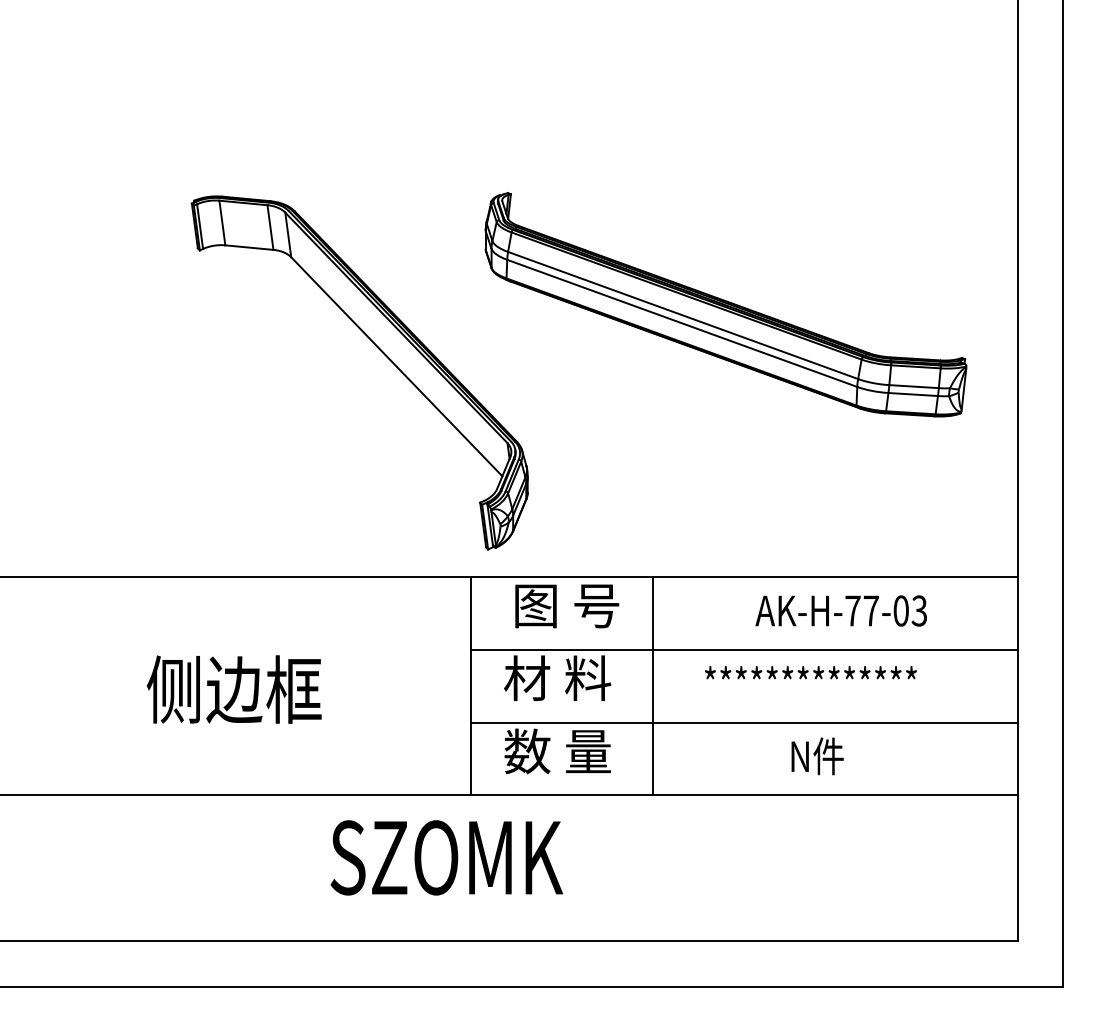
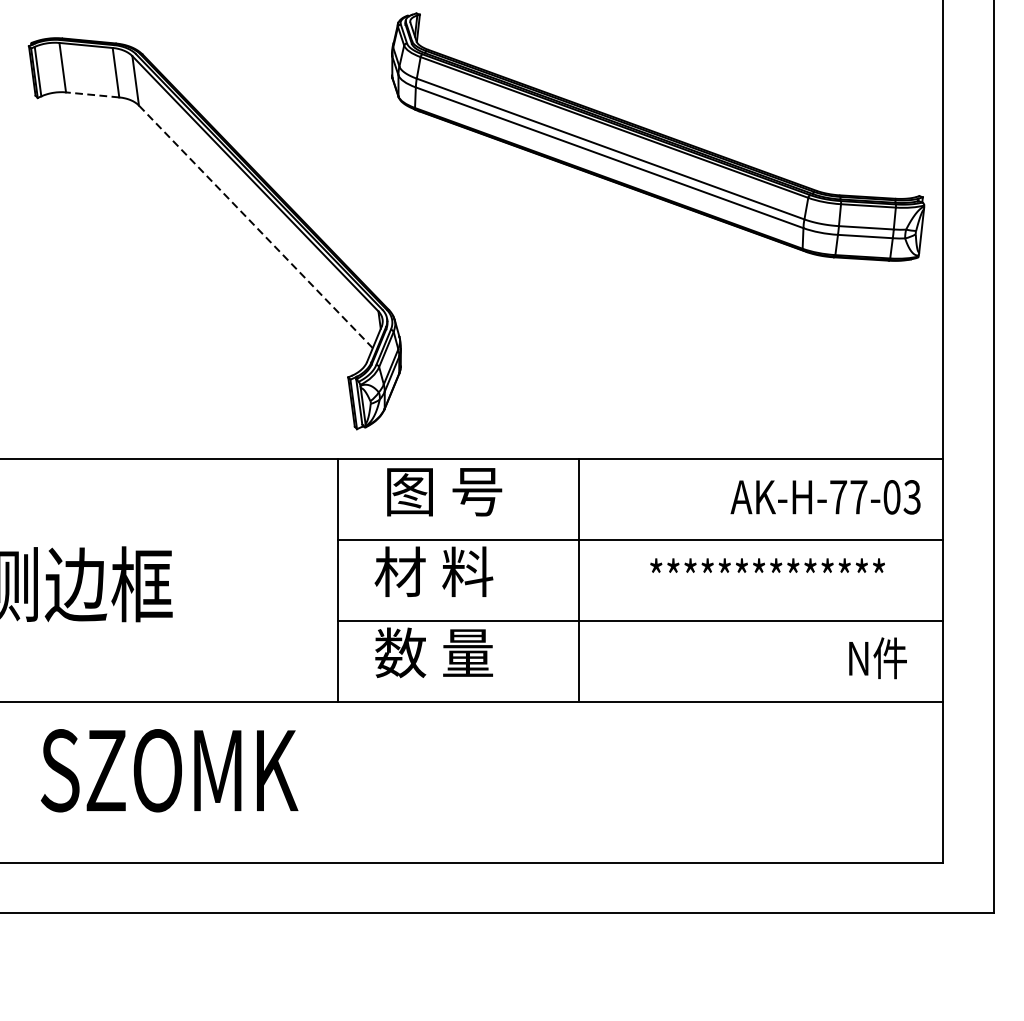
line: (248, 247) -> (91, 94), solid -> dashed
part: (725, 304) -> (657, 136), moved
line: (396, 366) -> (255, 226), solid -> dashed
text: (840, 610) -> (824, 496), moved
text: (810, 672) -> (767, 565), moved
line: (653, 684) -> (578, 578), moved
text: (817, 756) -> (877, 658), moved
text: (446, 857) -> (169, 770), moved

